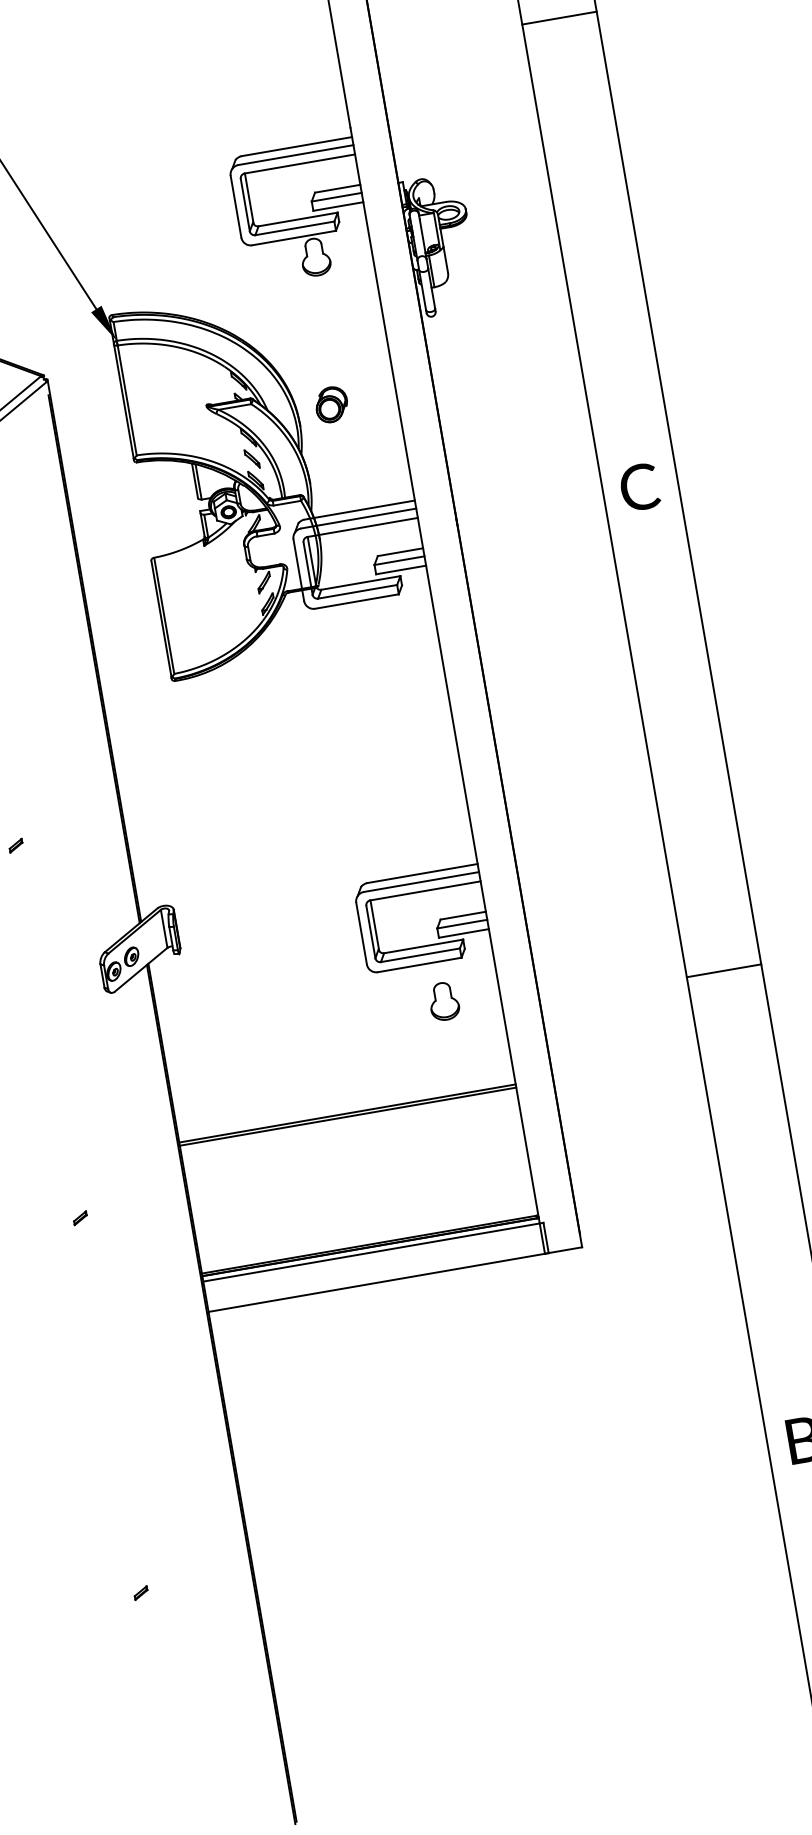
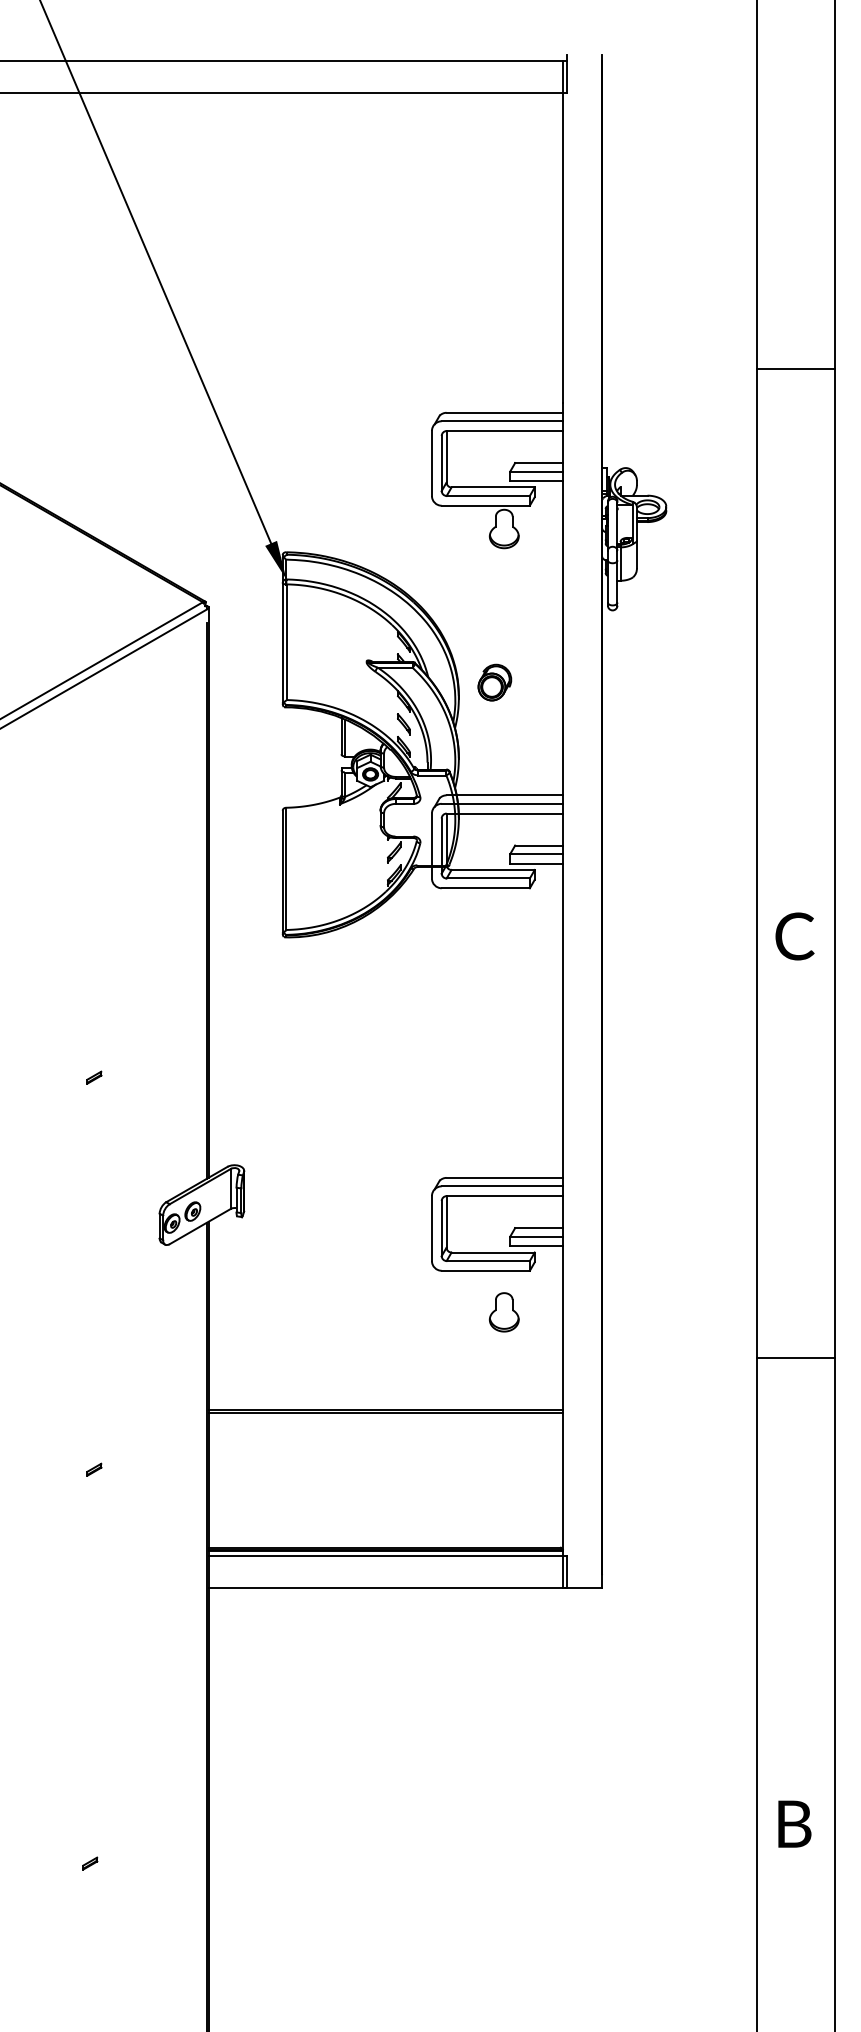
line: (559, 17) -> (795, 368), moved
text: (639, 487) -> (794, 936), moved
line: (723, 970) -> (795, 1358), moved

